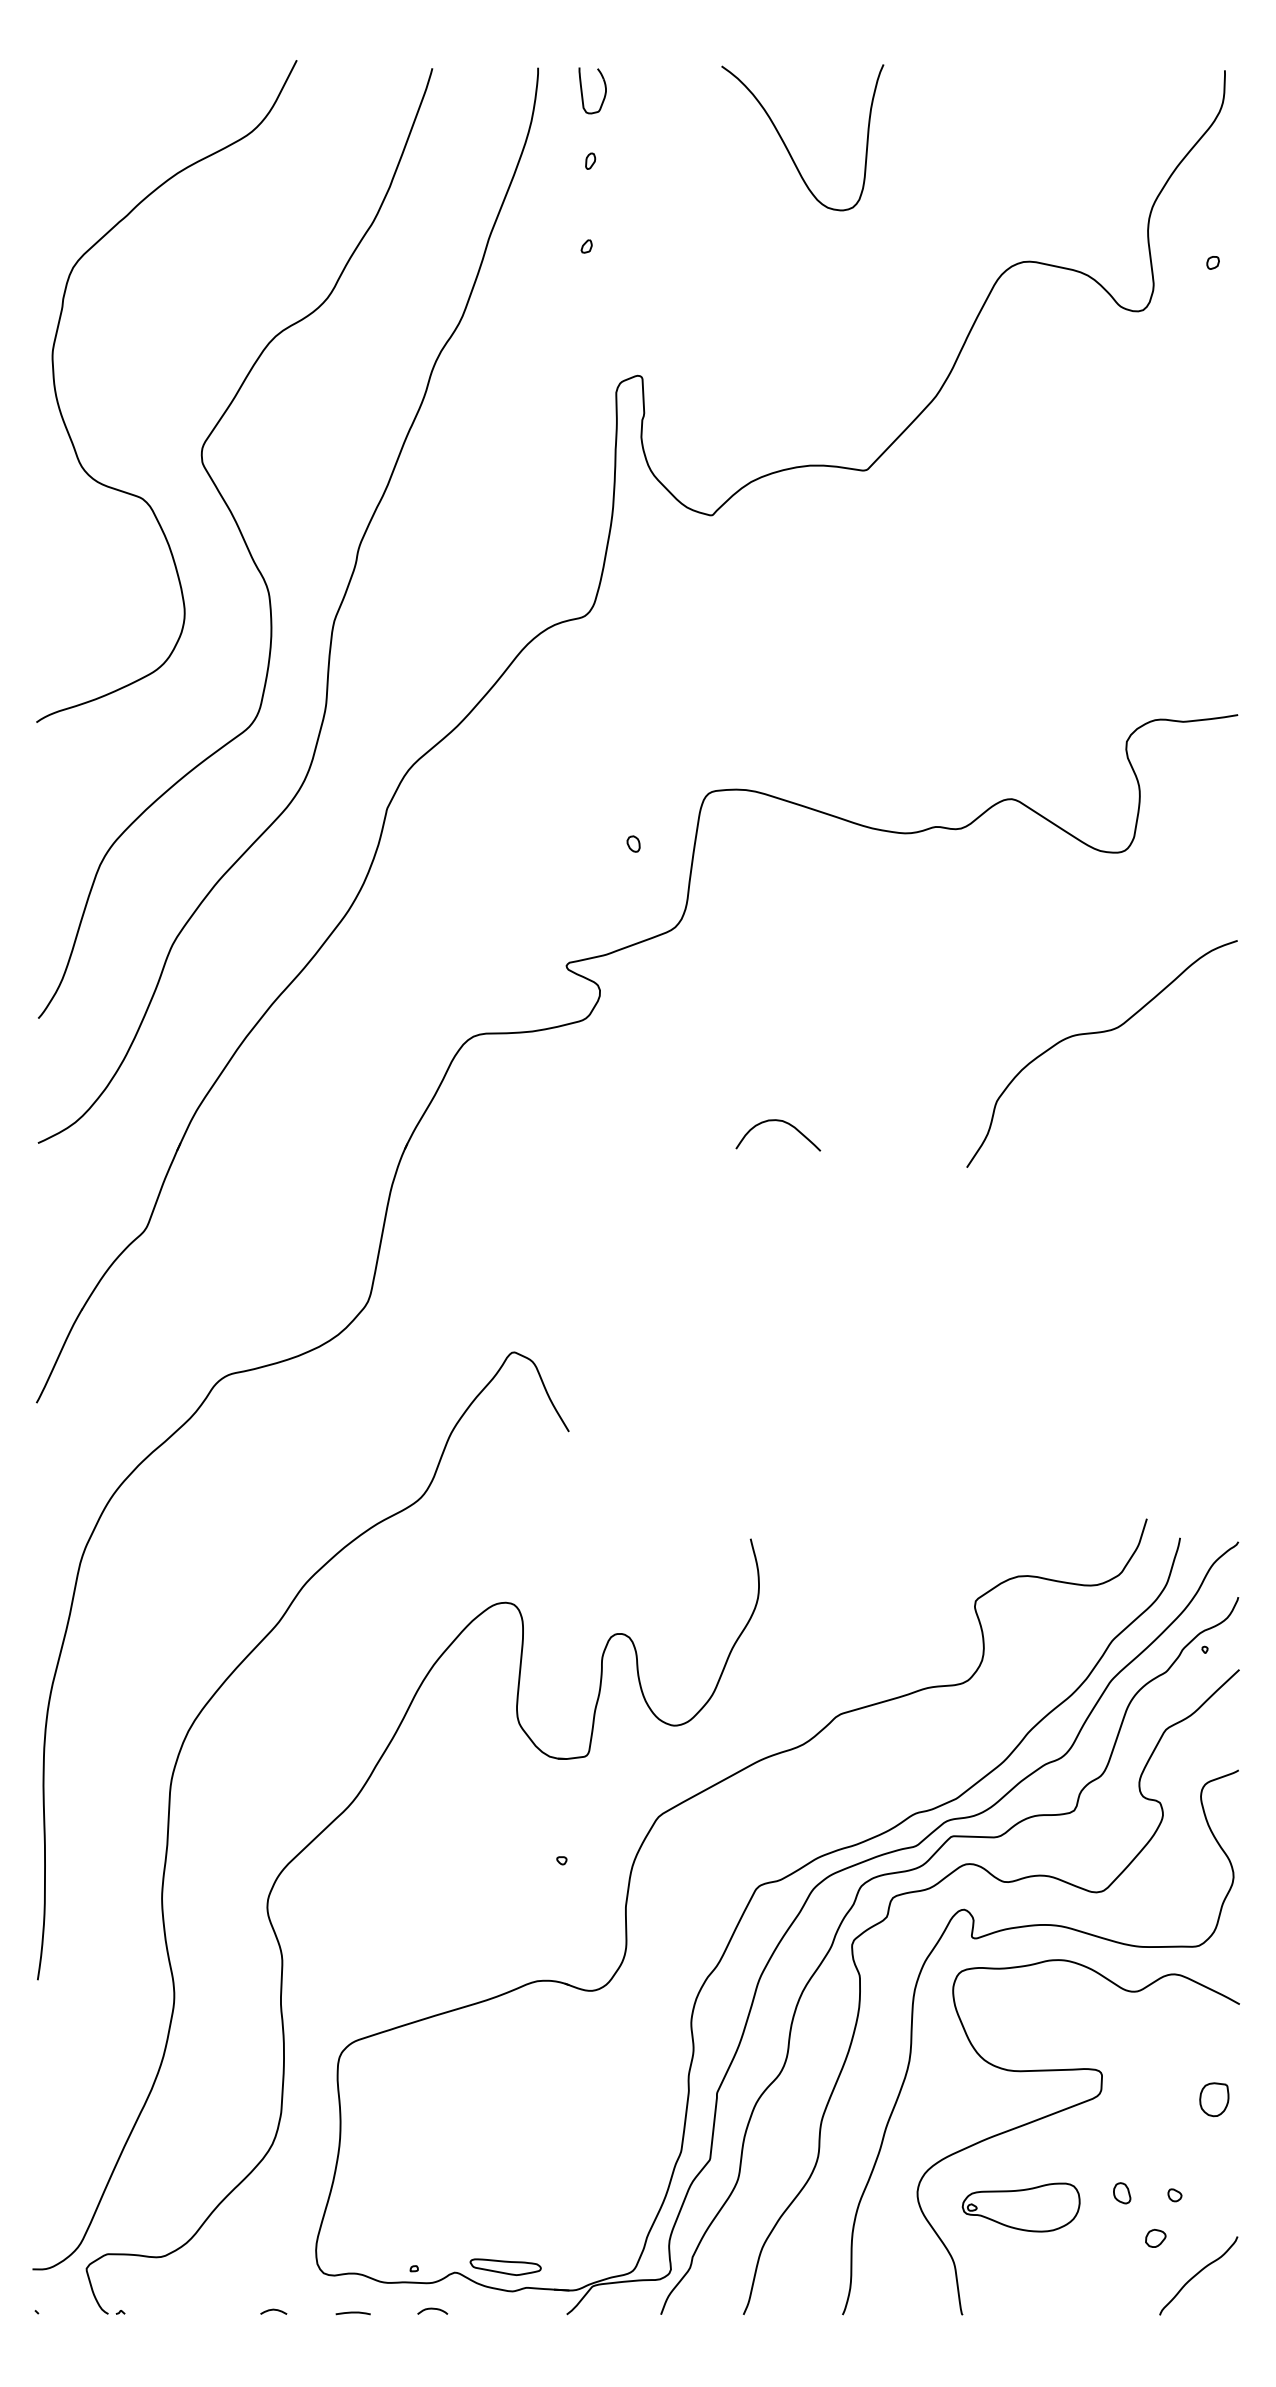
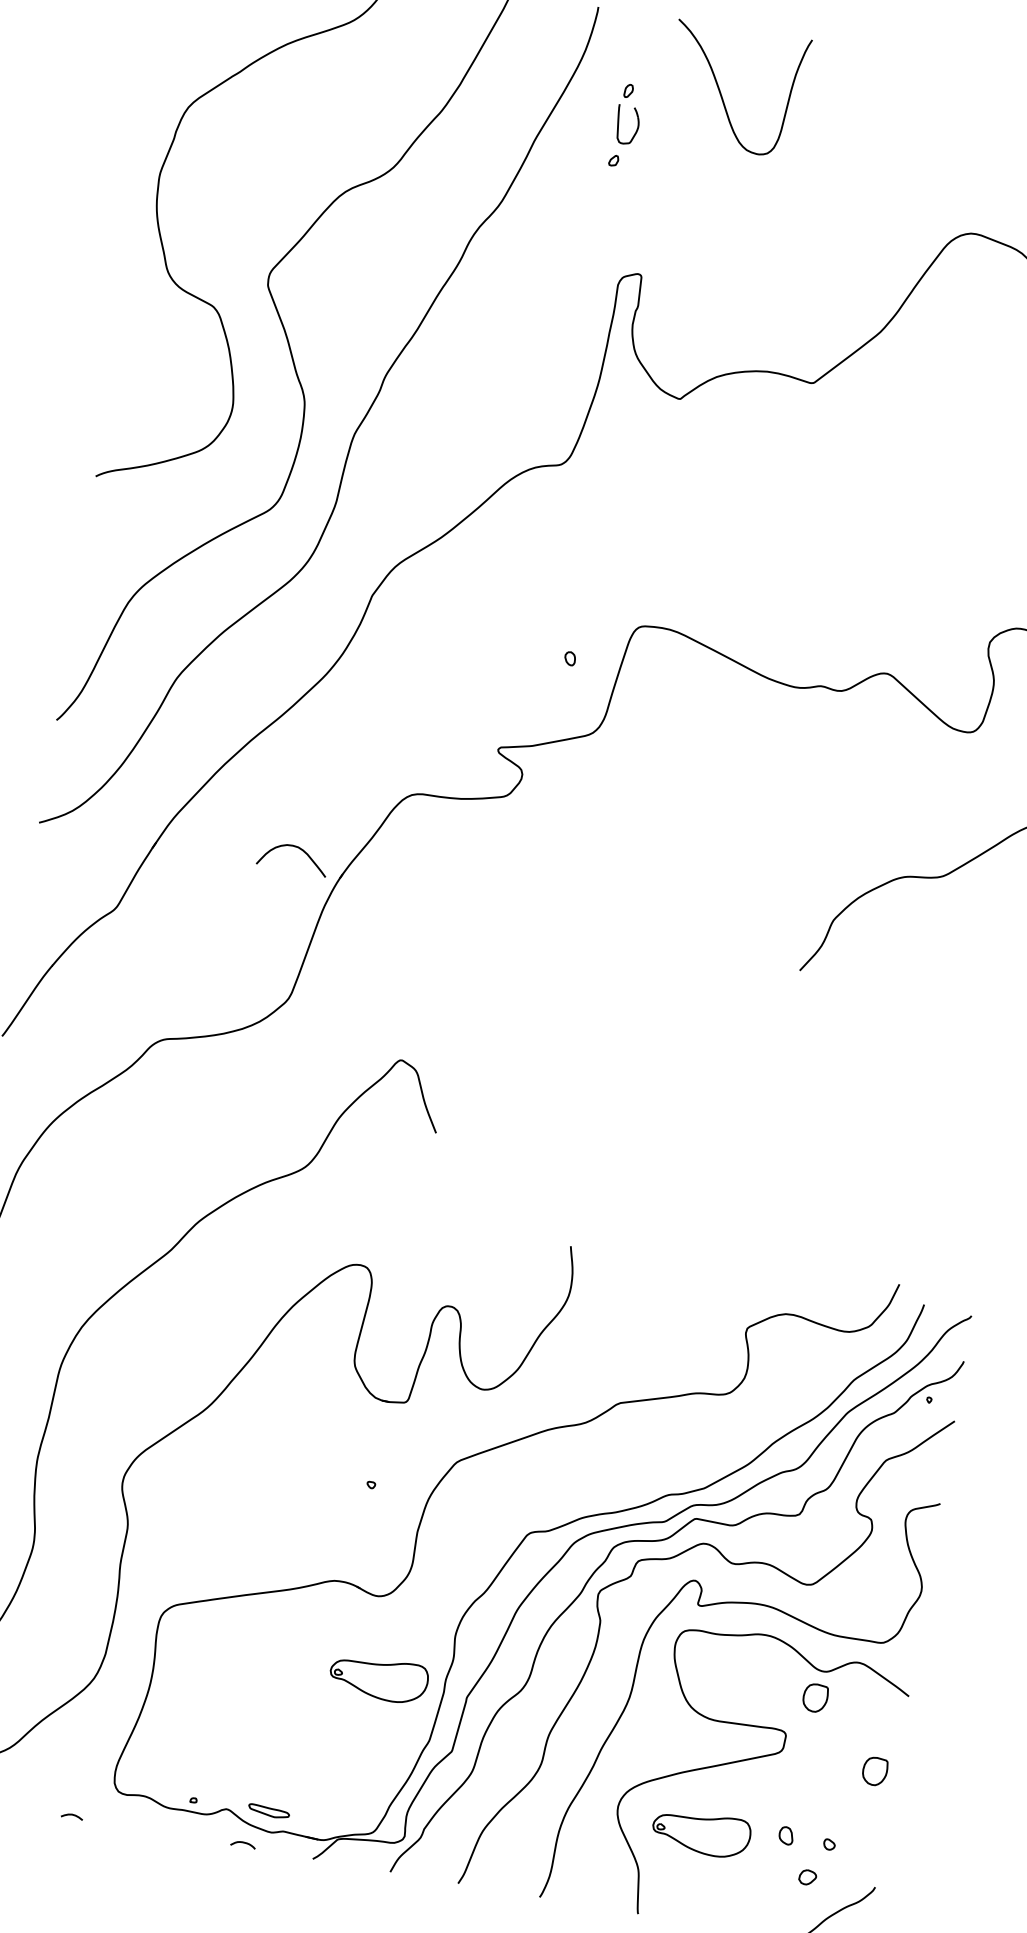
part: (582, 90) -> (619, 123), moved
curve: (786, 145) -> (721, 93), moved
curve: (785, 1123) -> (300, 849), moved
part: (1129, 2024) -> (815, 1697), added
part: (608, 2088) -> (378, 1678), added
part: (505, 2266) -> (268, 1811), size x0.7
curve: (432, 2309) -> (243, 1843), moved
curve: (352, 2313) -> (136, 1828), removed

